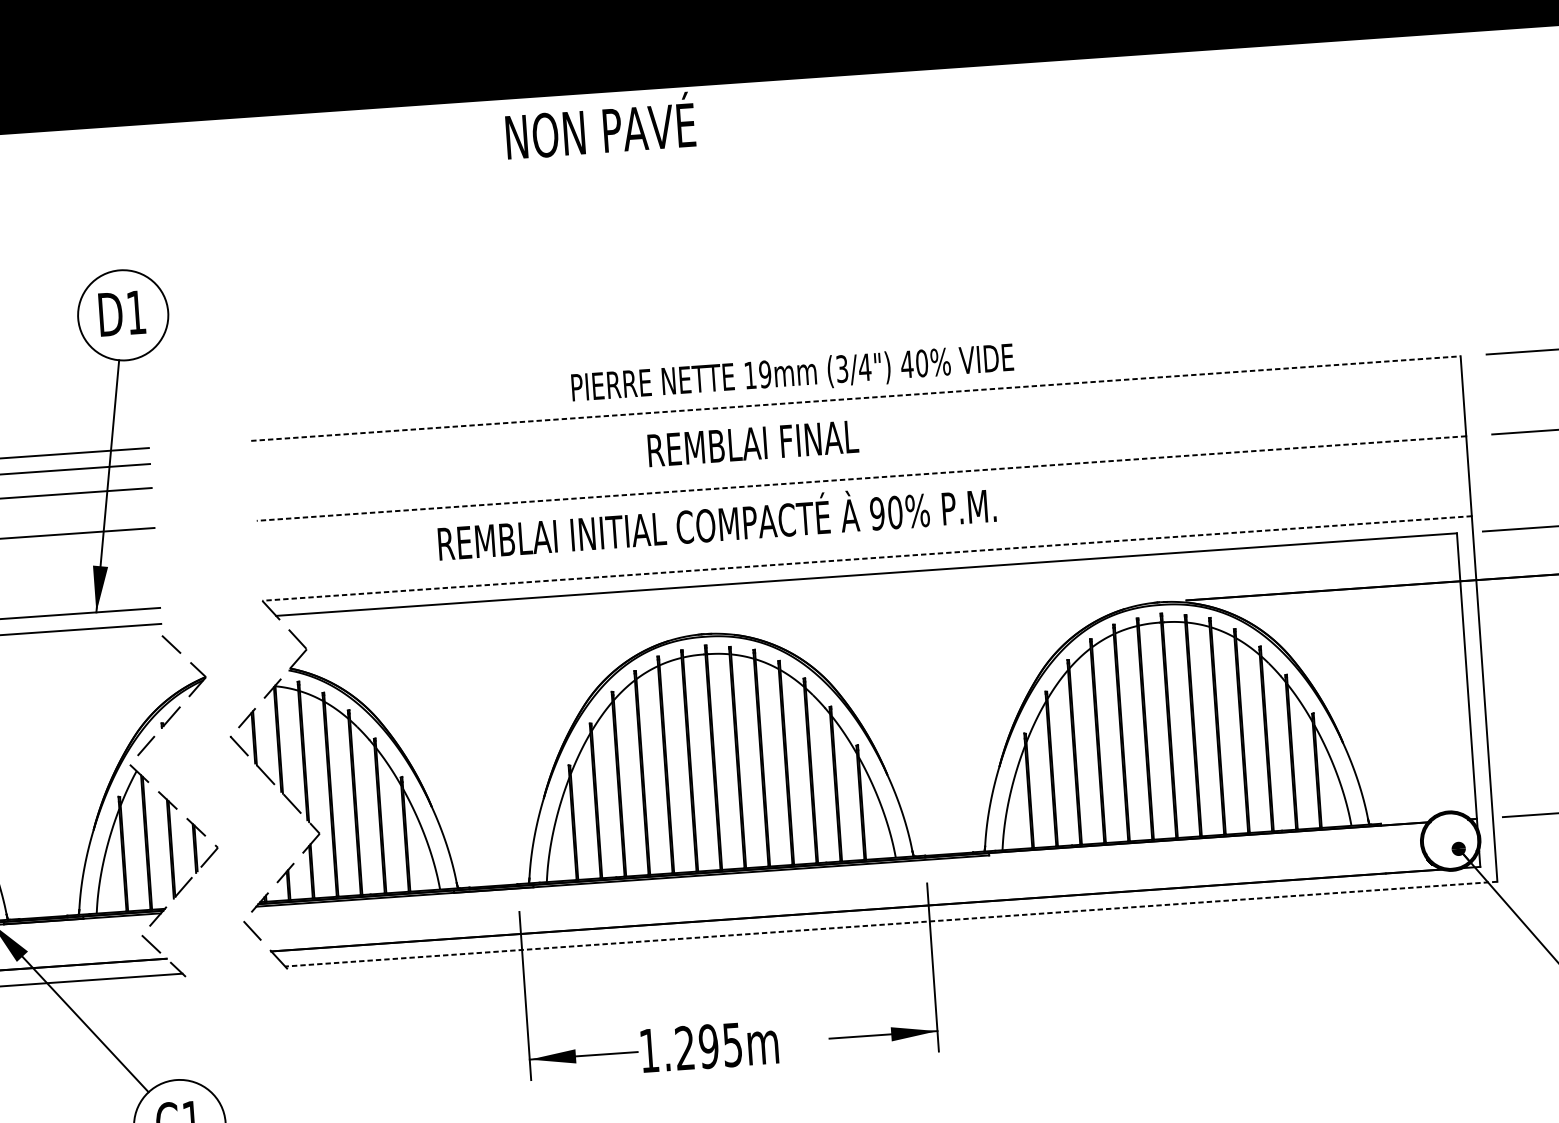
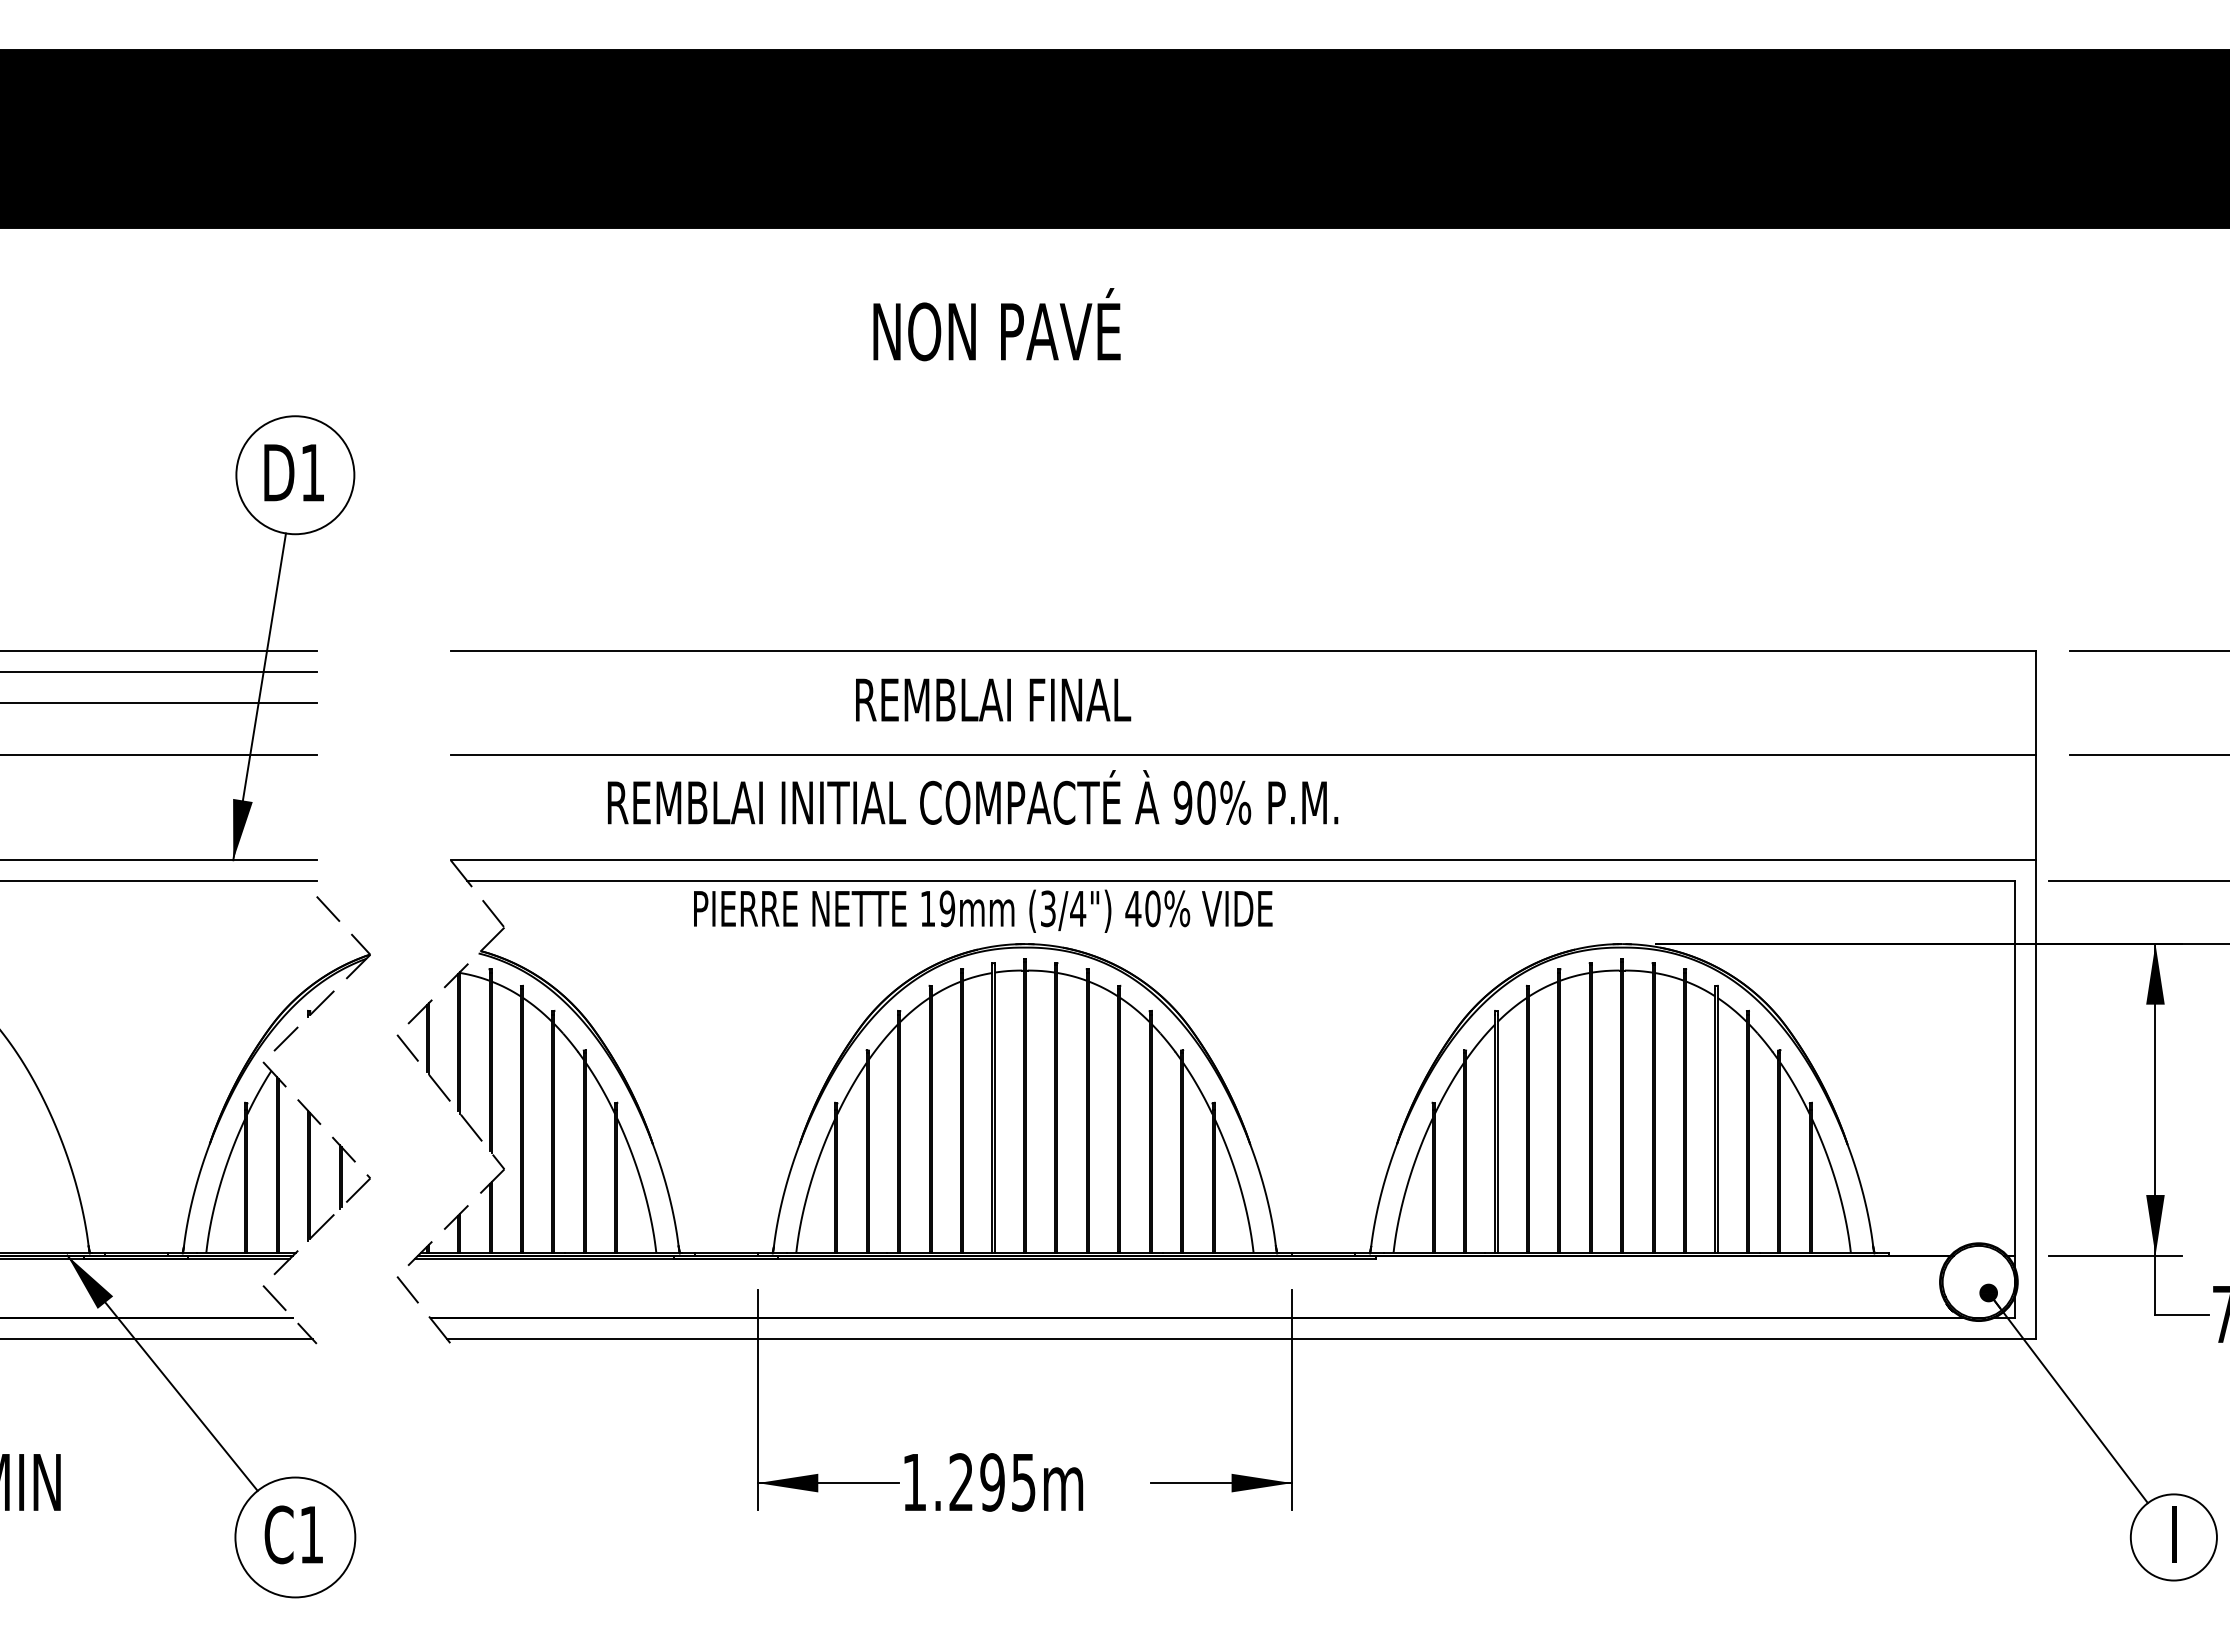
text: (599, 125) -> (996, 324), moved
text: (792, 373) -> (983, 910), moved
line: (855, 398) -> (1243, 650), dashed -> solid
text: (753, 443) -> (993, 699), moved
line: (861, 478) -> (1243, 755), dashed -> solid
text: (717, 520) -> (973, 797), moved
line: (867, 558) -> (1243, 860), dashed -> solid
line: (891, 924) -> (1241, 1339), dashed -> solid

